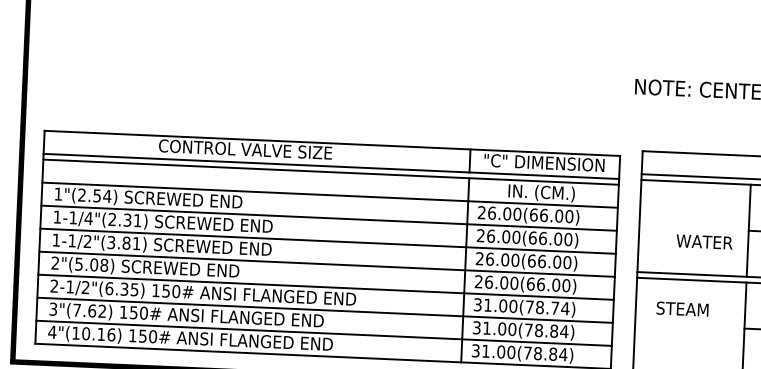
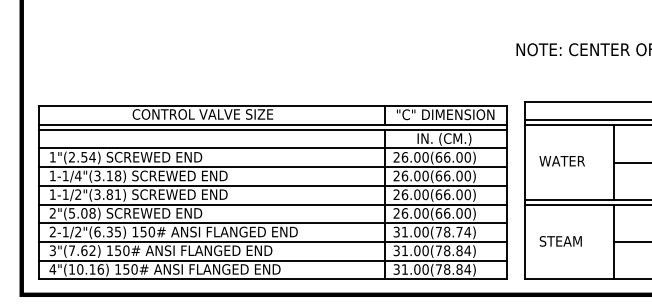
text: (124, 219) -> (107, 175), 1-1/4"(2.31) -> 1-1/4"(3.18)
text: (703, 242) -> (561, 161), moved
text: (682, 309) -> (560, 241), moved

